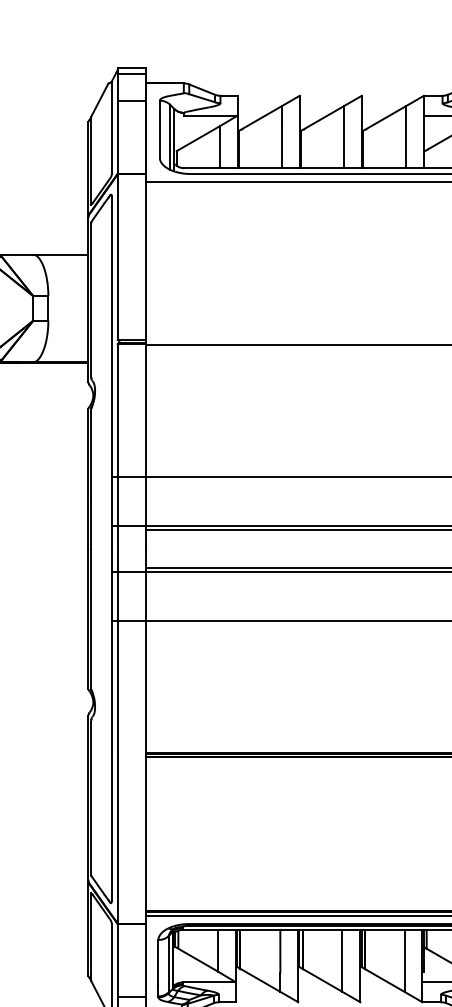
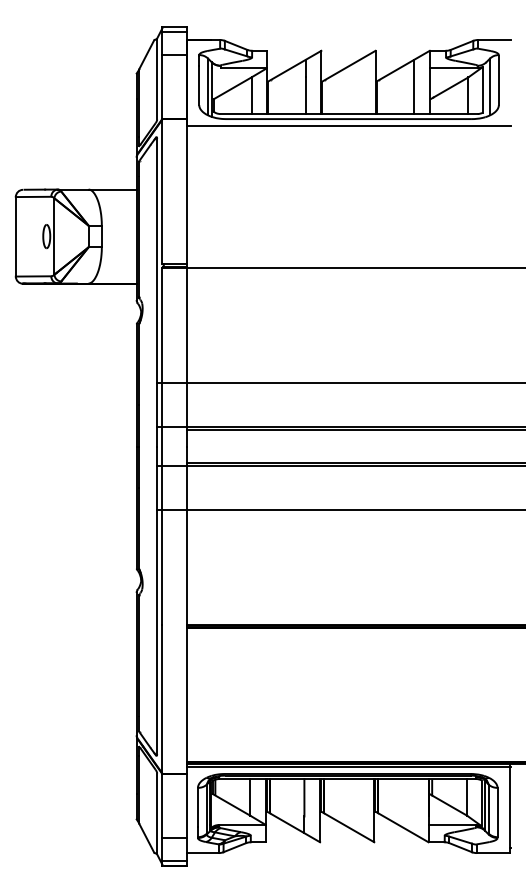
line: (343, 136) -> (359, 86), removed
line: (342, 961) -> (358, 806), removed
line: (404, 961) -> (412, 806), removed

